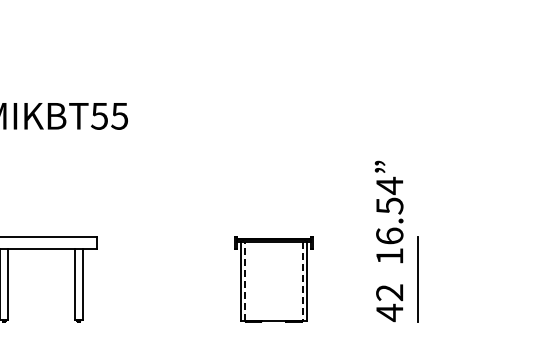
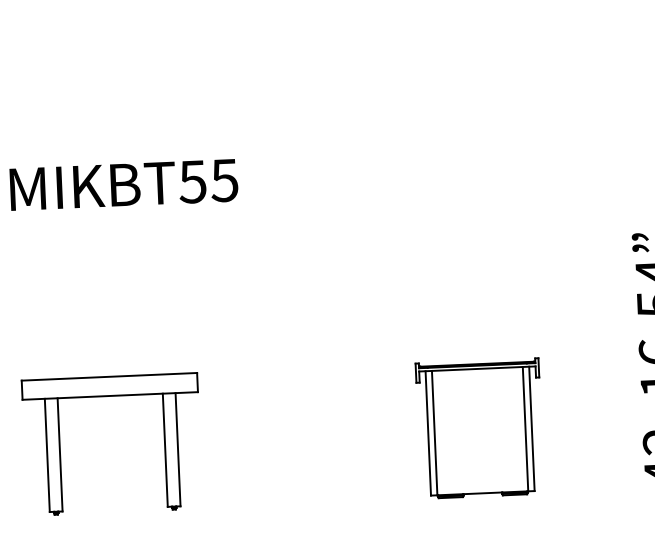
line: (245, 280) -> (435, 431), dashed -> solid
line: (302, 281) -> (525, 429), dashed -> solid

